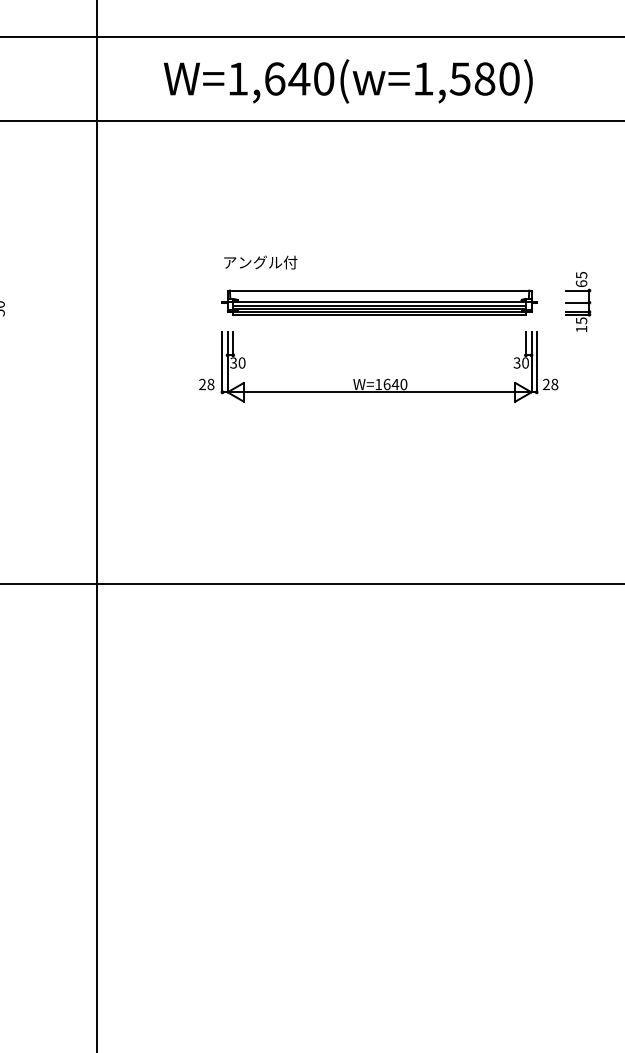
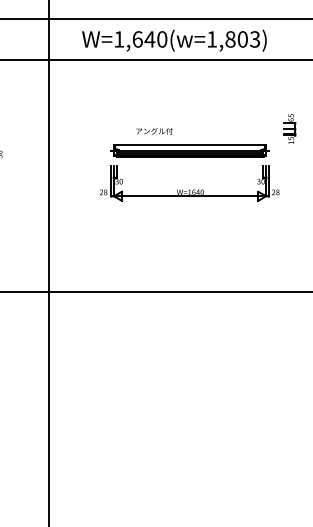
text: (484, 79) -> (242, 39), W=1,640(w=1,580) -> W=1,640(w=1,803)
text: (260, 262) -> (154, 131), moved
part: (578, 300) -> (289, 128), moved

